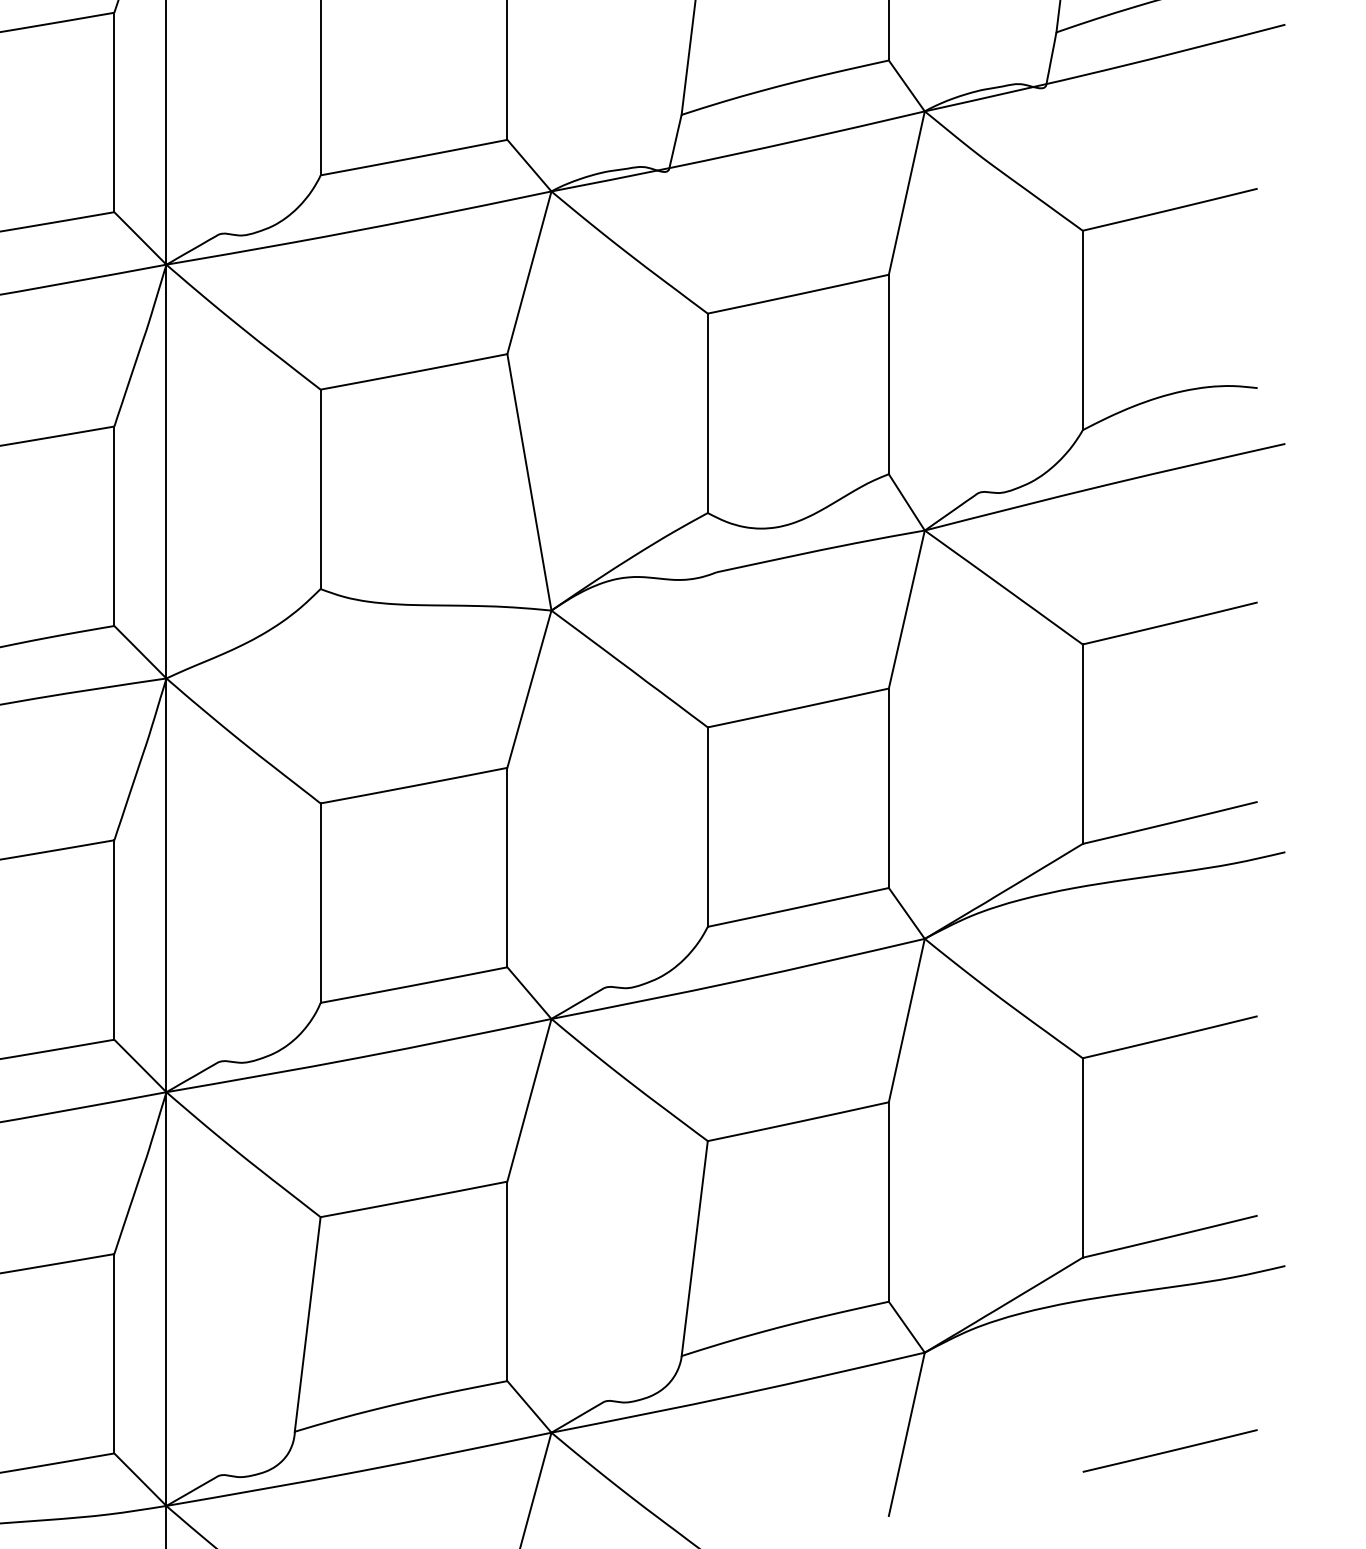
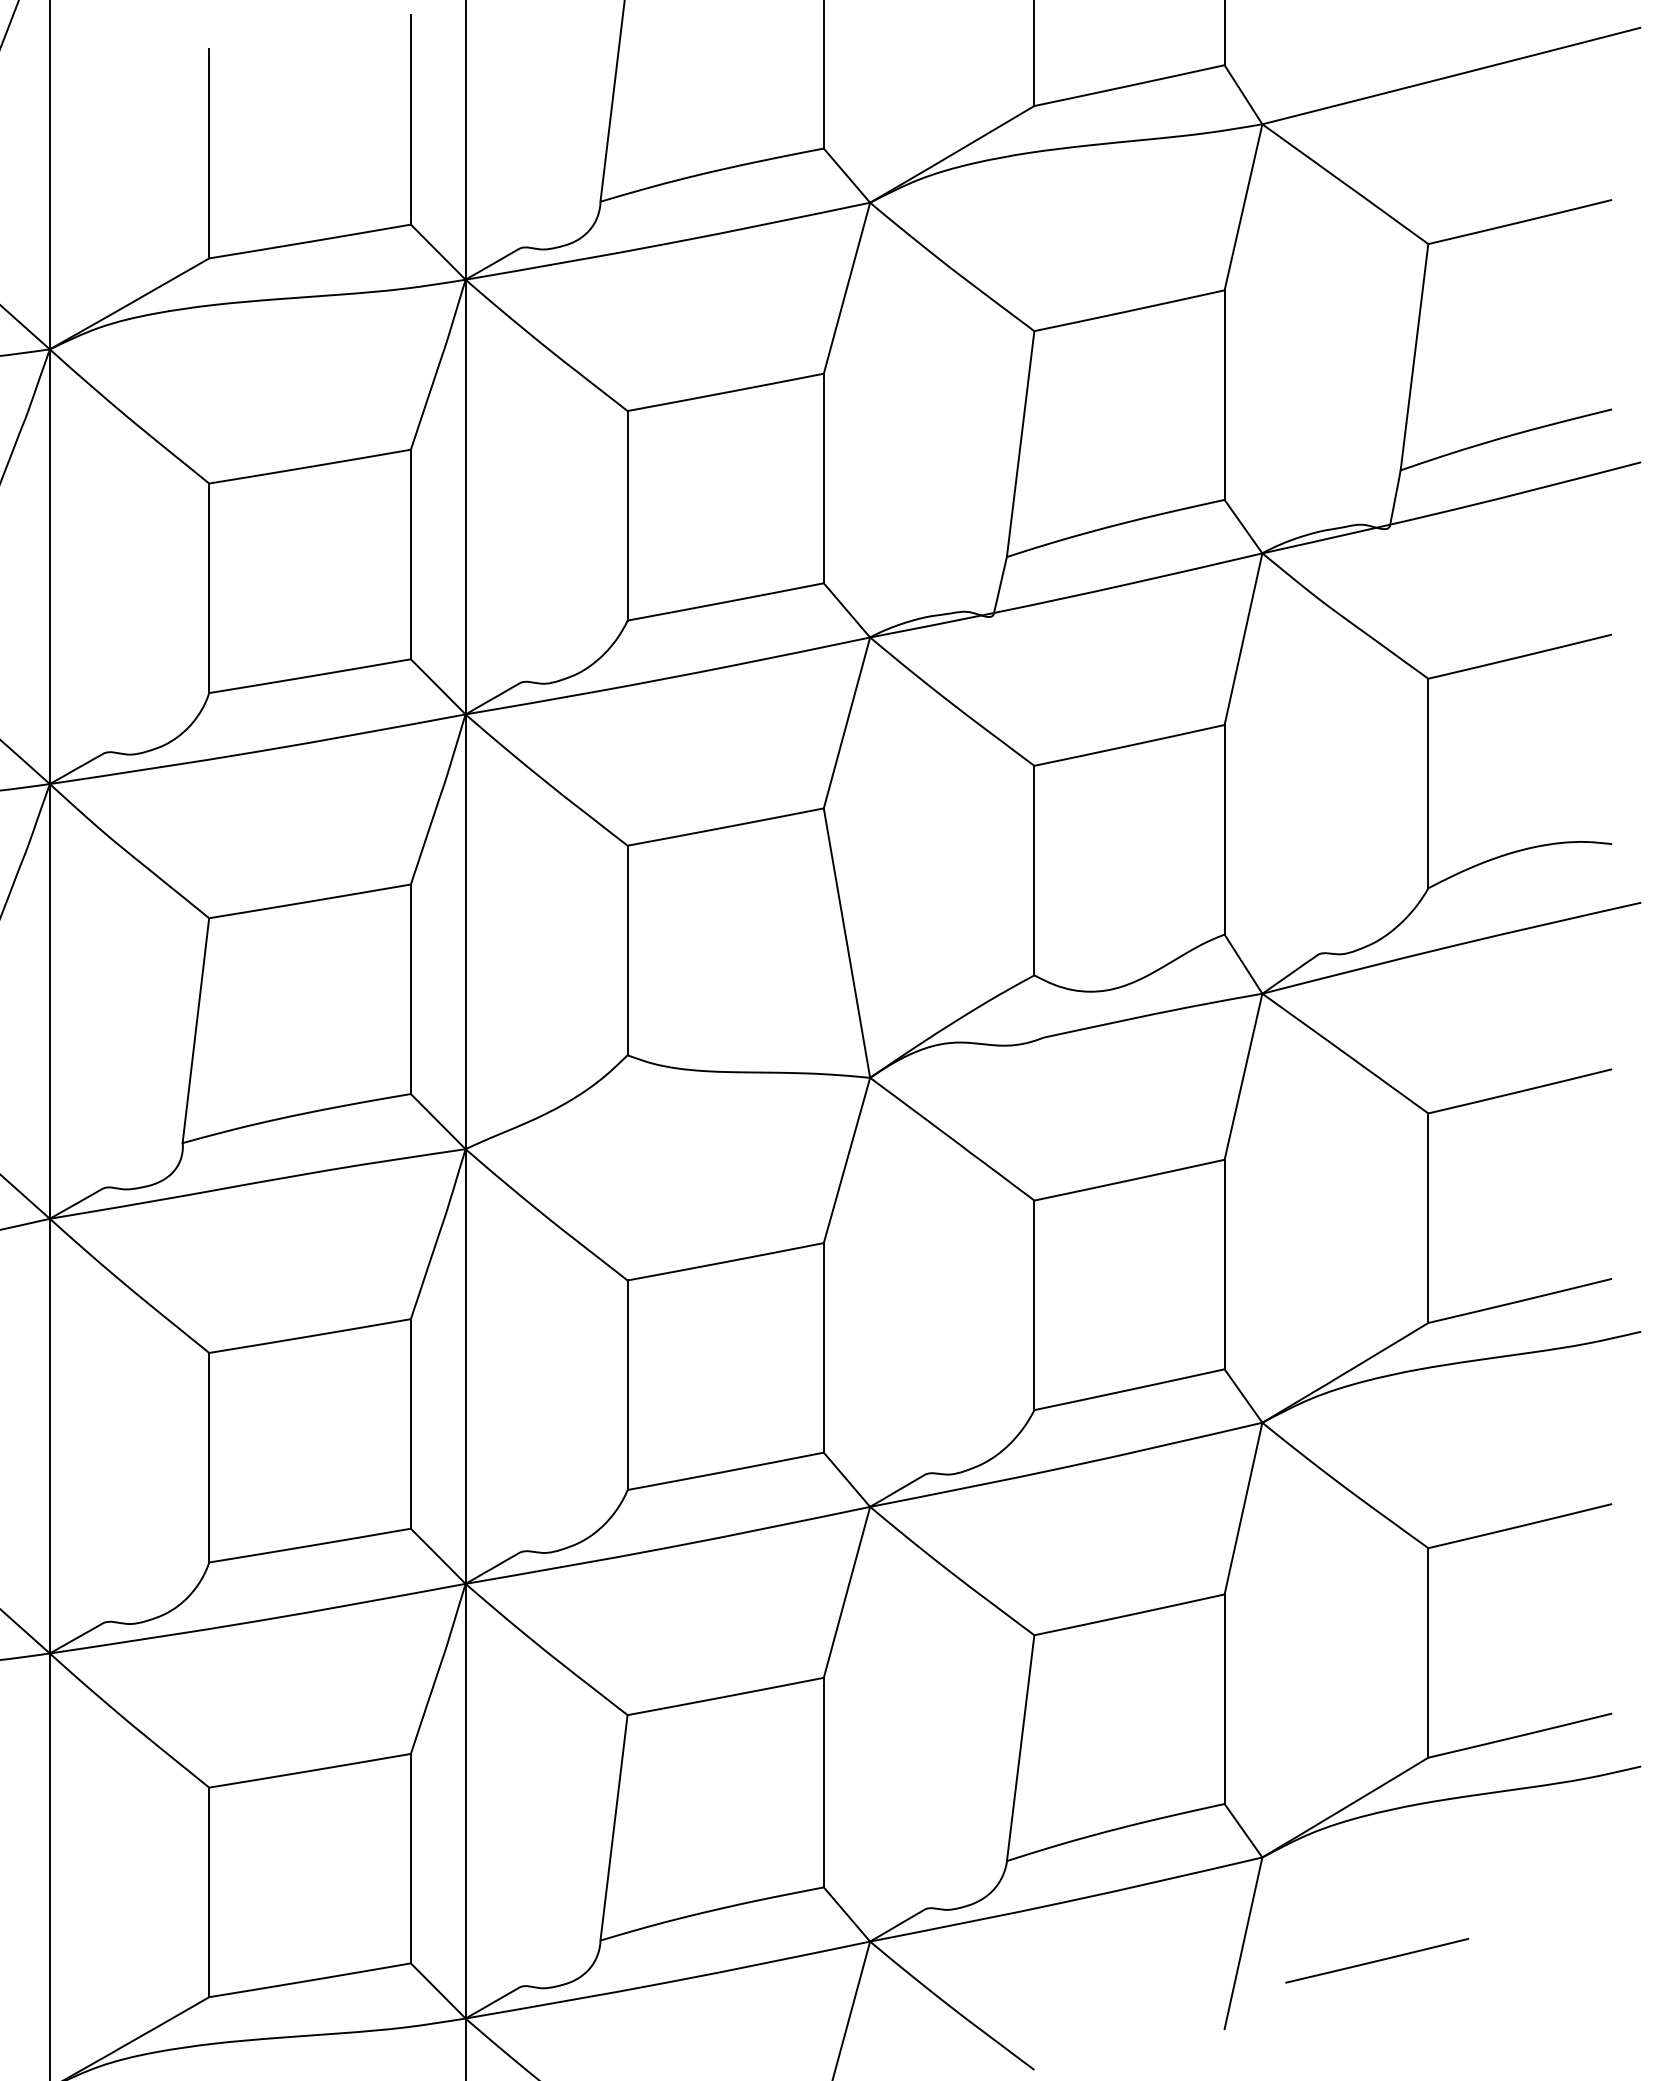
line: (1170, 1450) -> (1377, 1960), moved

